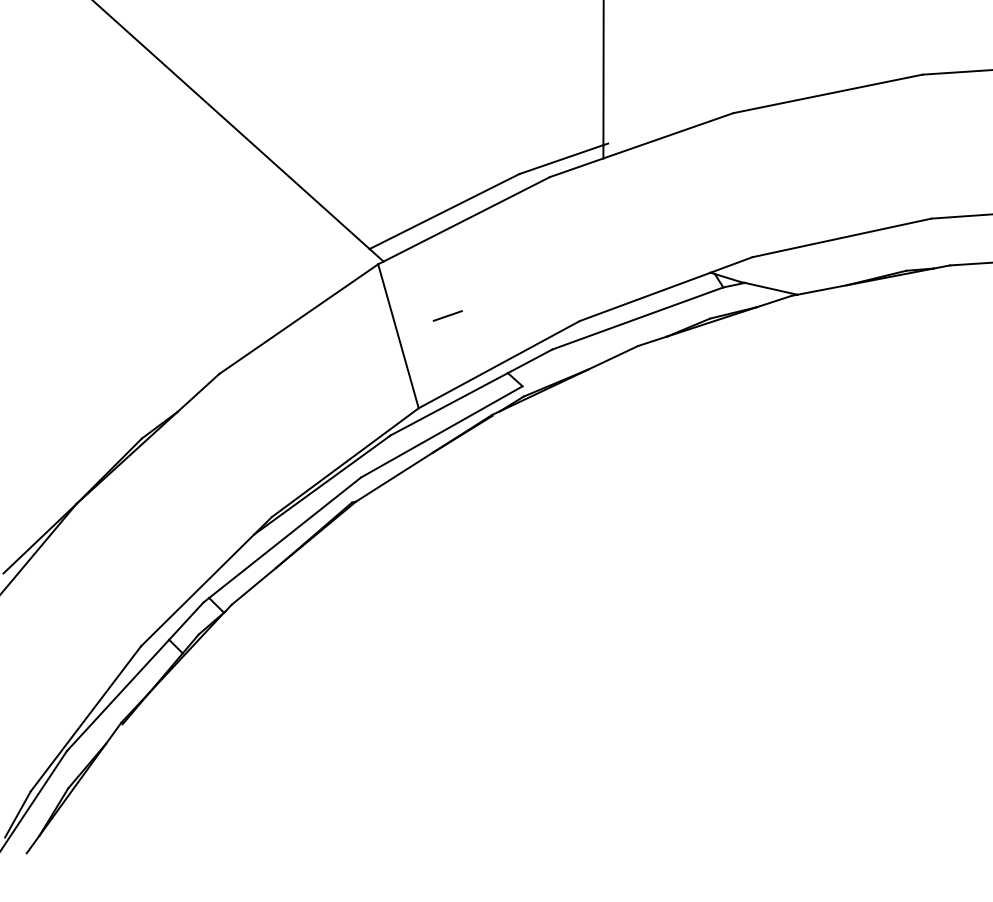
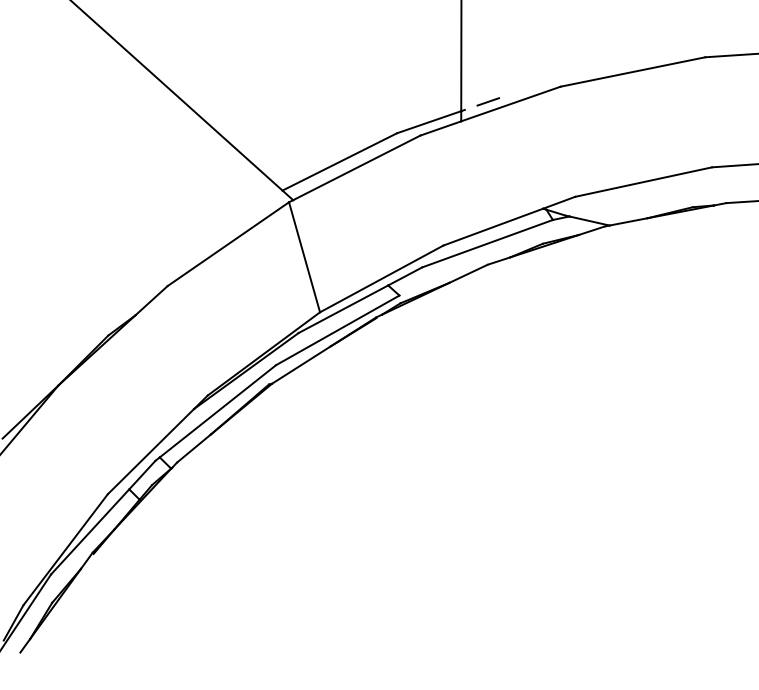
line: (447, 315) -> (488, 101), moved

